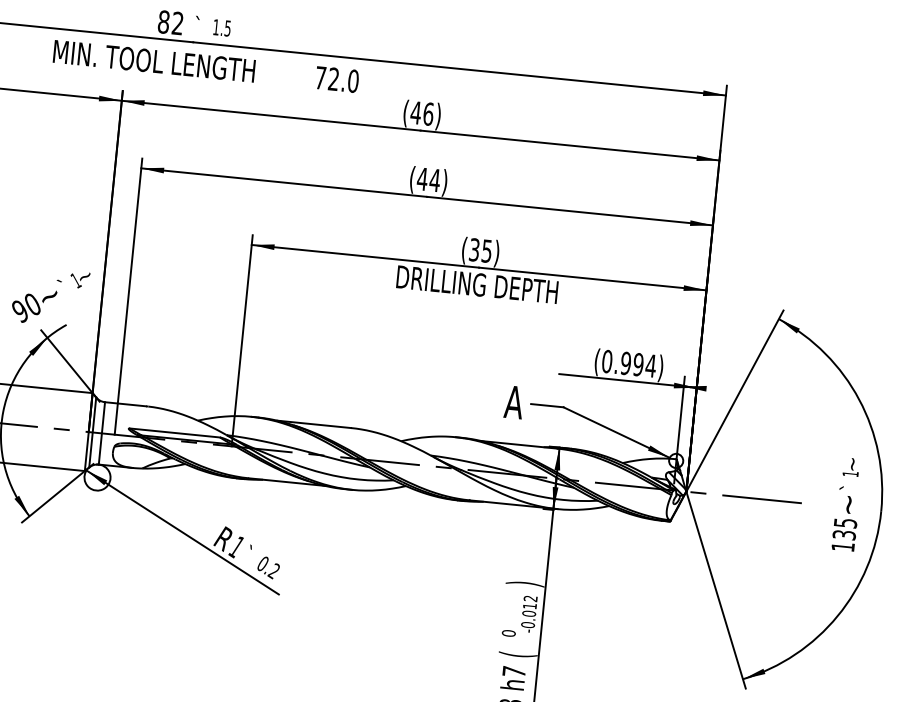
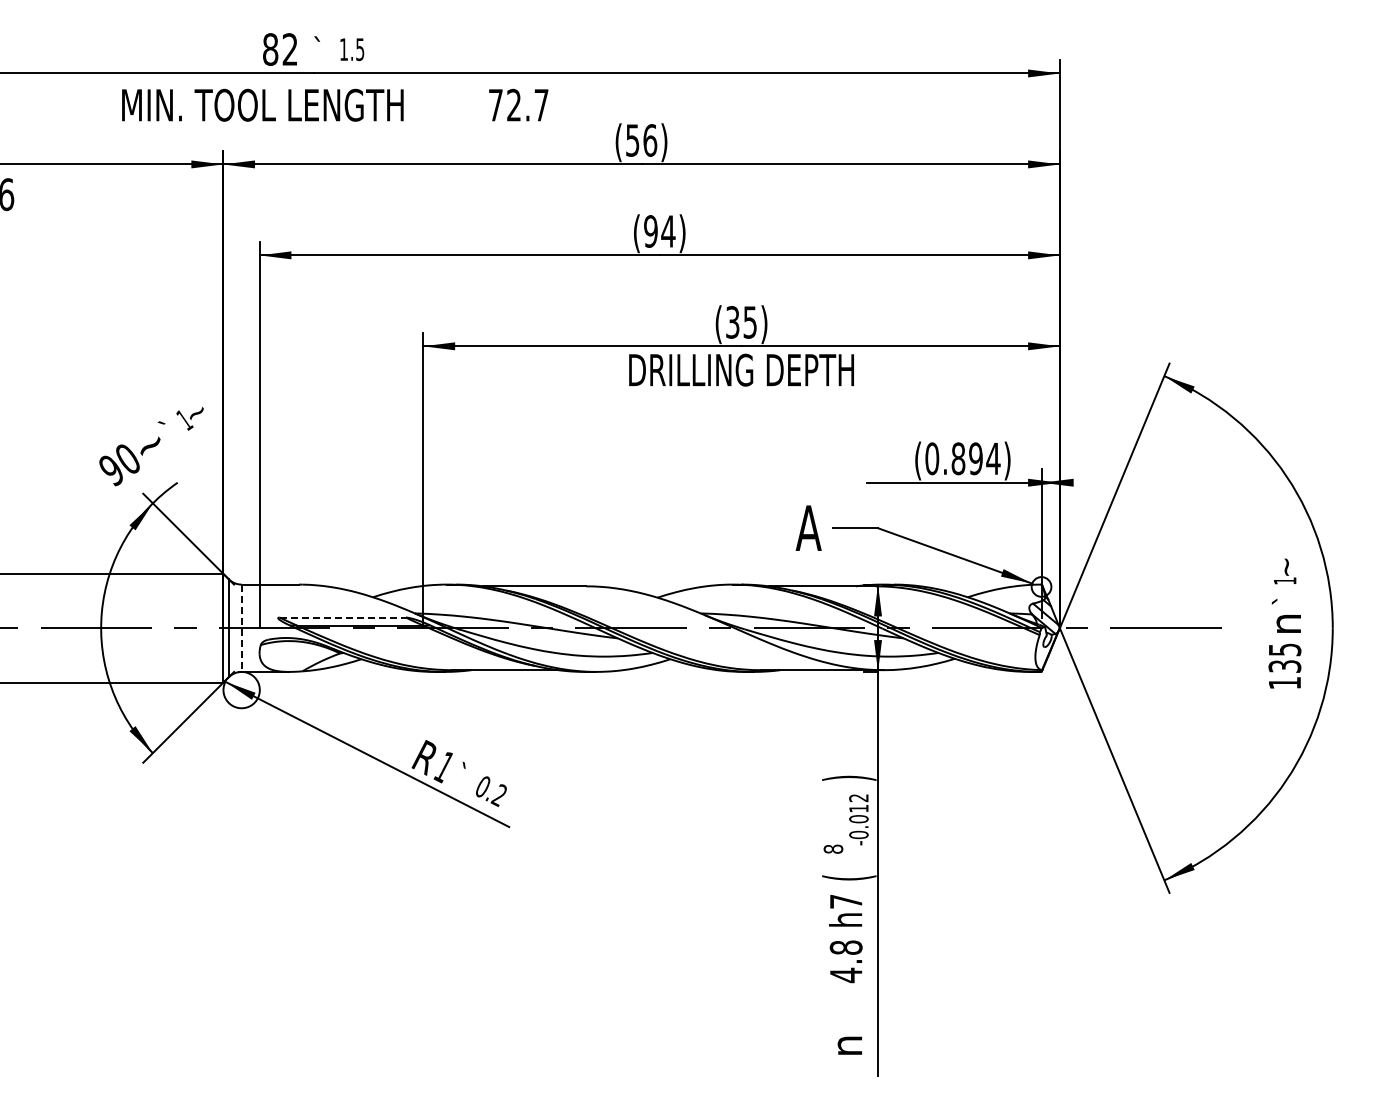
text: (353, 80) -> (541, 104), 72.0 -> 72.7
text: (415, 112) -> (632, 140), (46) -> (56)
text: (422, 179) -> (650, 231), (44) -> (94)
text: (626, 363) -> (958, 458), (0.994) -> (0.894)
line: (175, 432) -> (343, 617), solid -> dashed
line: (101, 433) -> (241, 628), solid -> dashed
text: (849, 504) -> (1288, 623), ~ -> n
text: (508, 632) -> (833, 848), 0 -> 8

